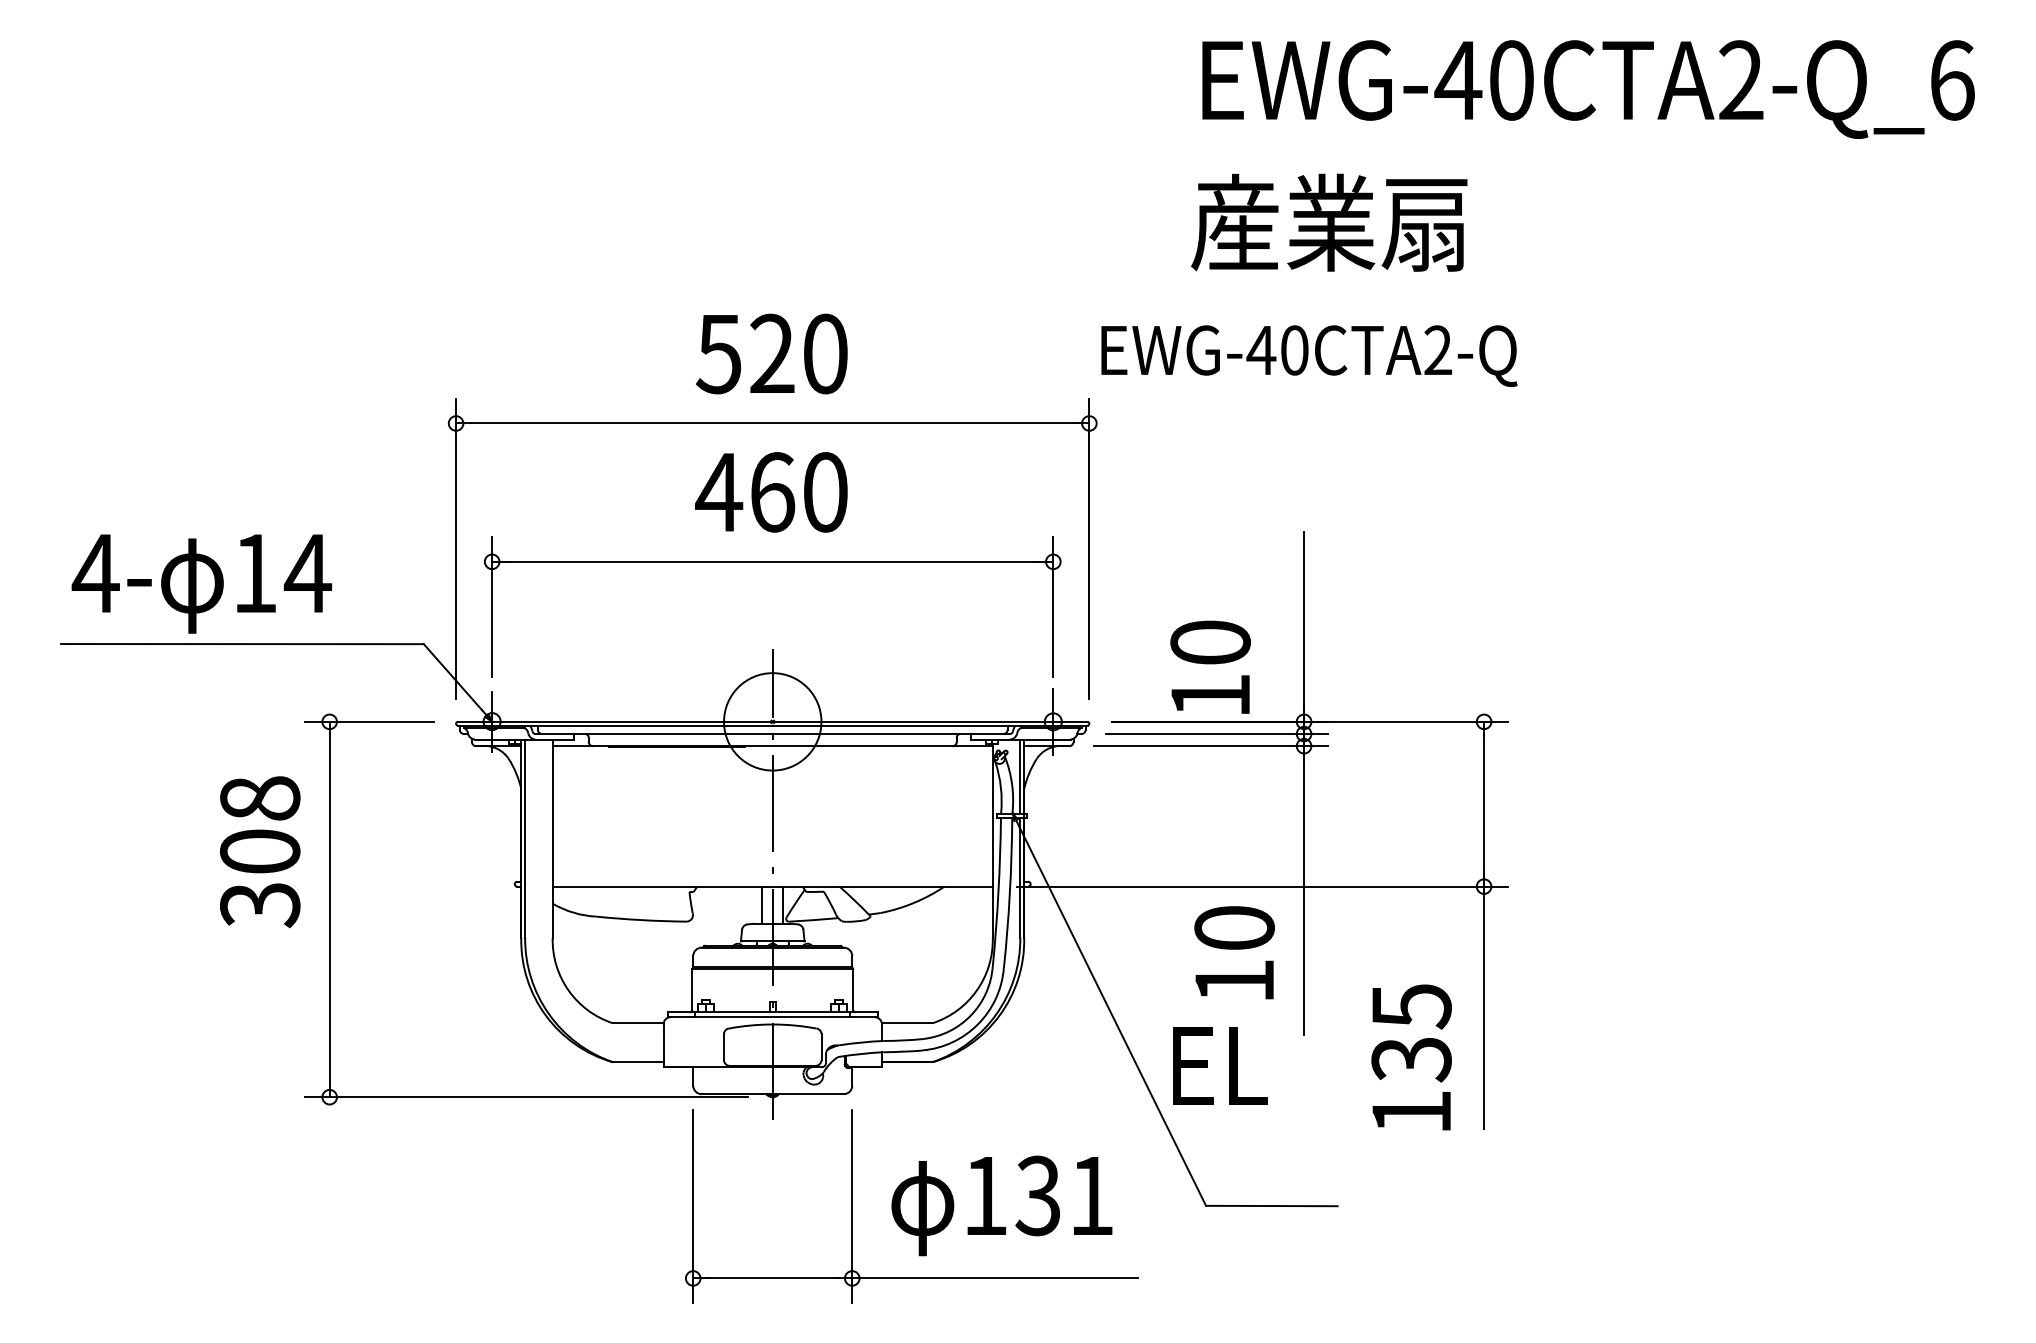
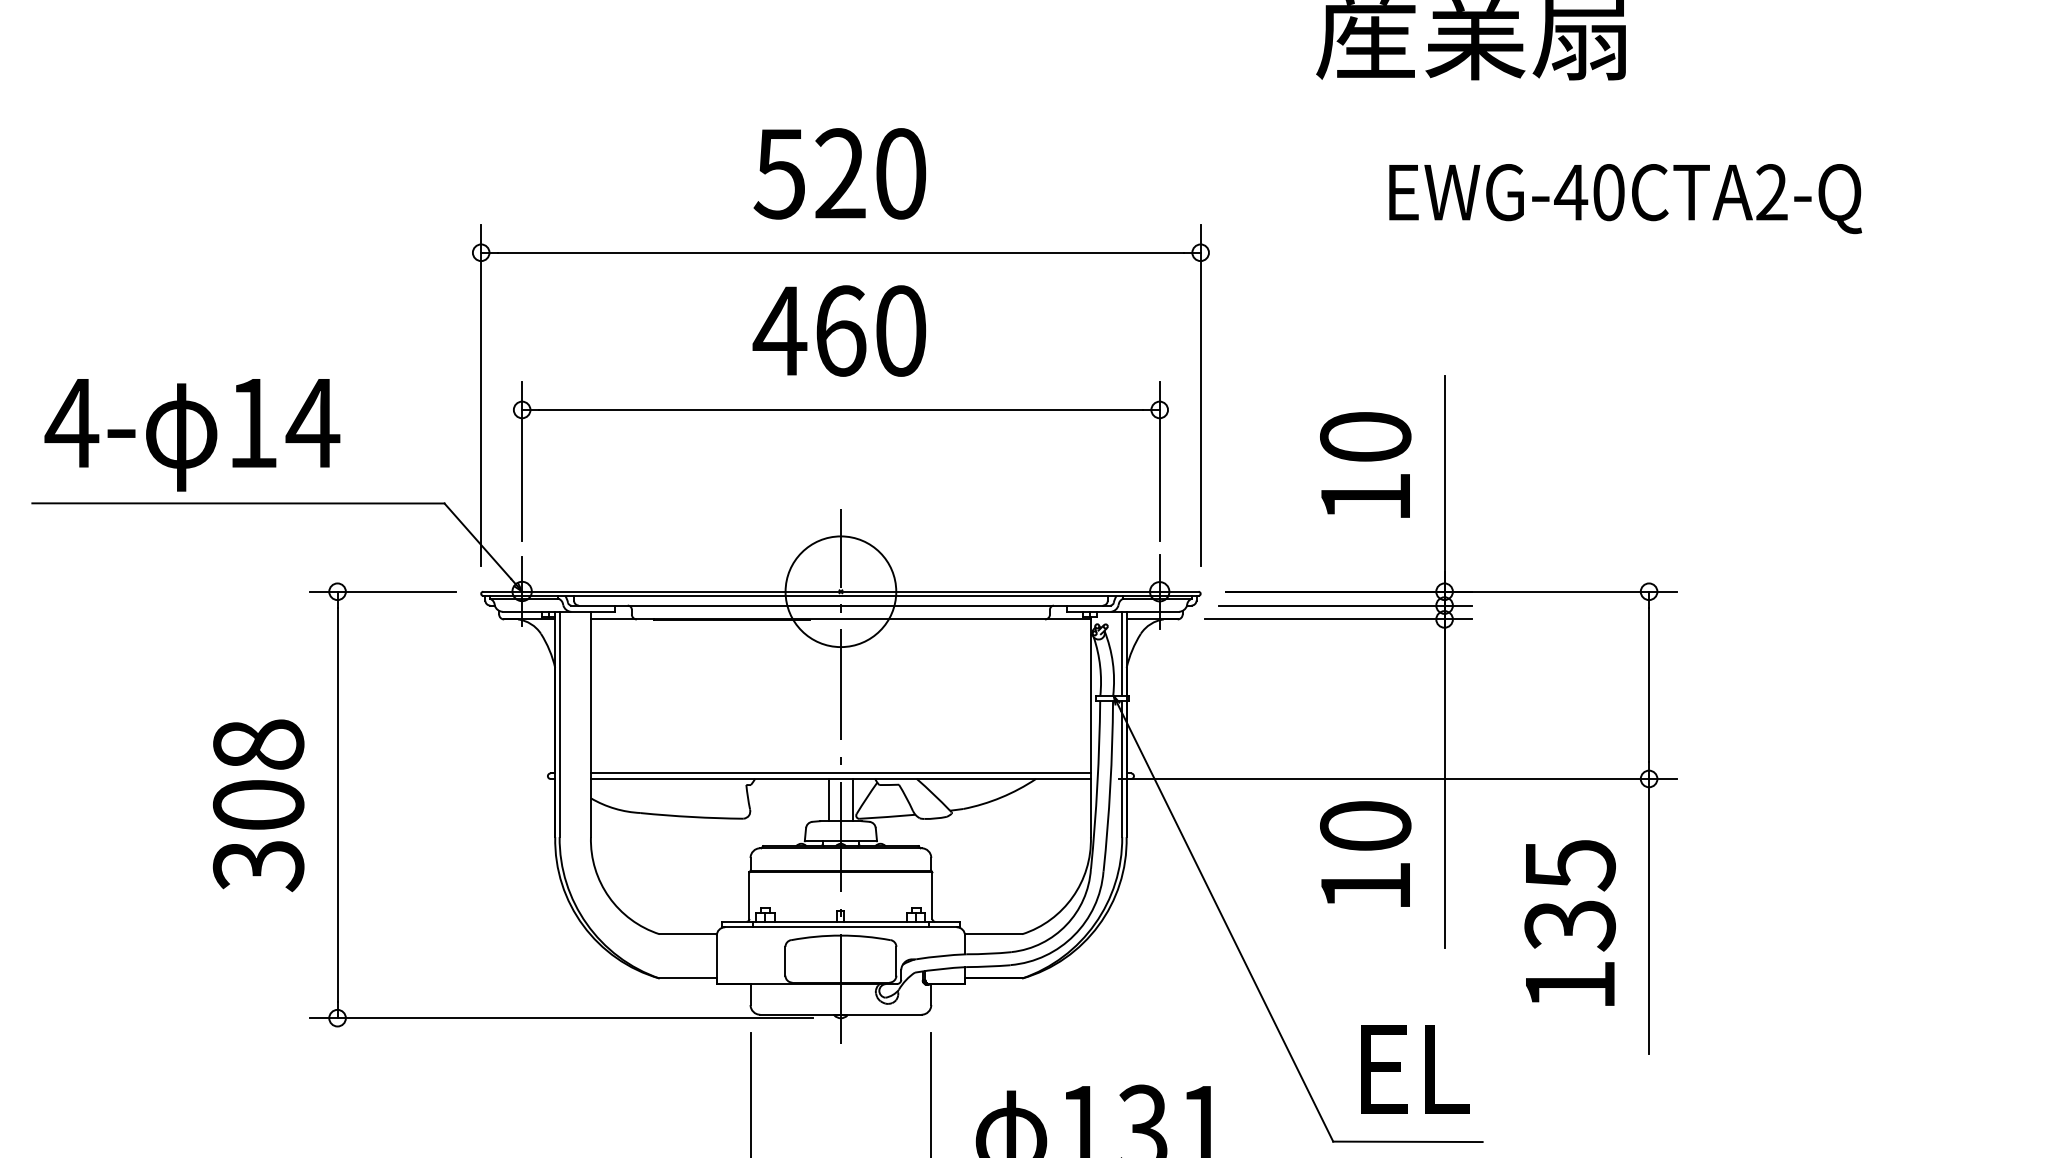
text: (1309, 355) -> (1625, 198), moved
text: (1210, 666) -> (1365, 464), moved
text: (260, 852) -> (258, 806), moved
line: (772, 881) -> (840, 773), added
text: (1411, 1057) -> (1570, 923), moved
text: (1220, 1065) -> (1415, 1068), moved

